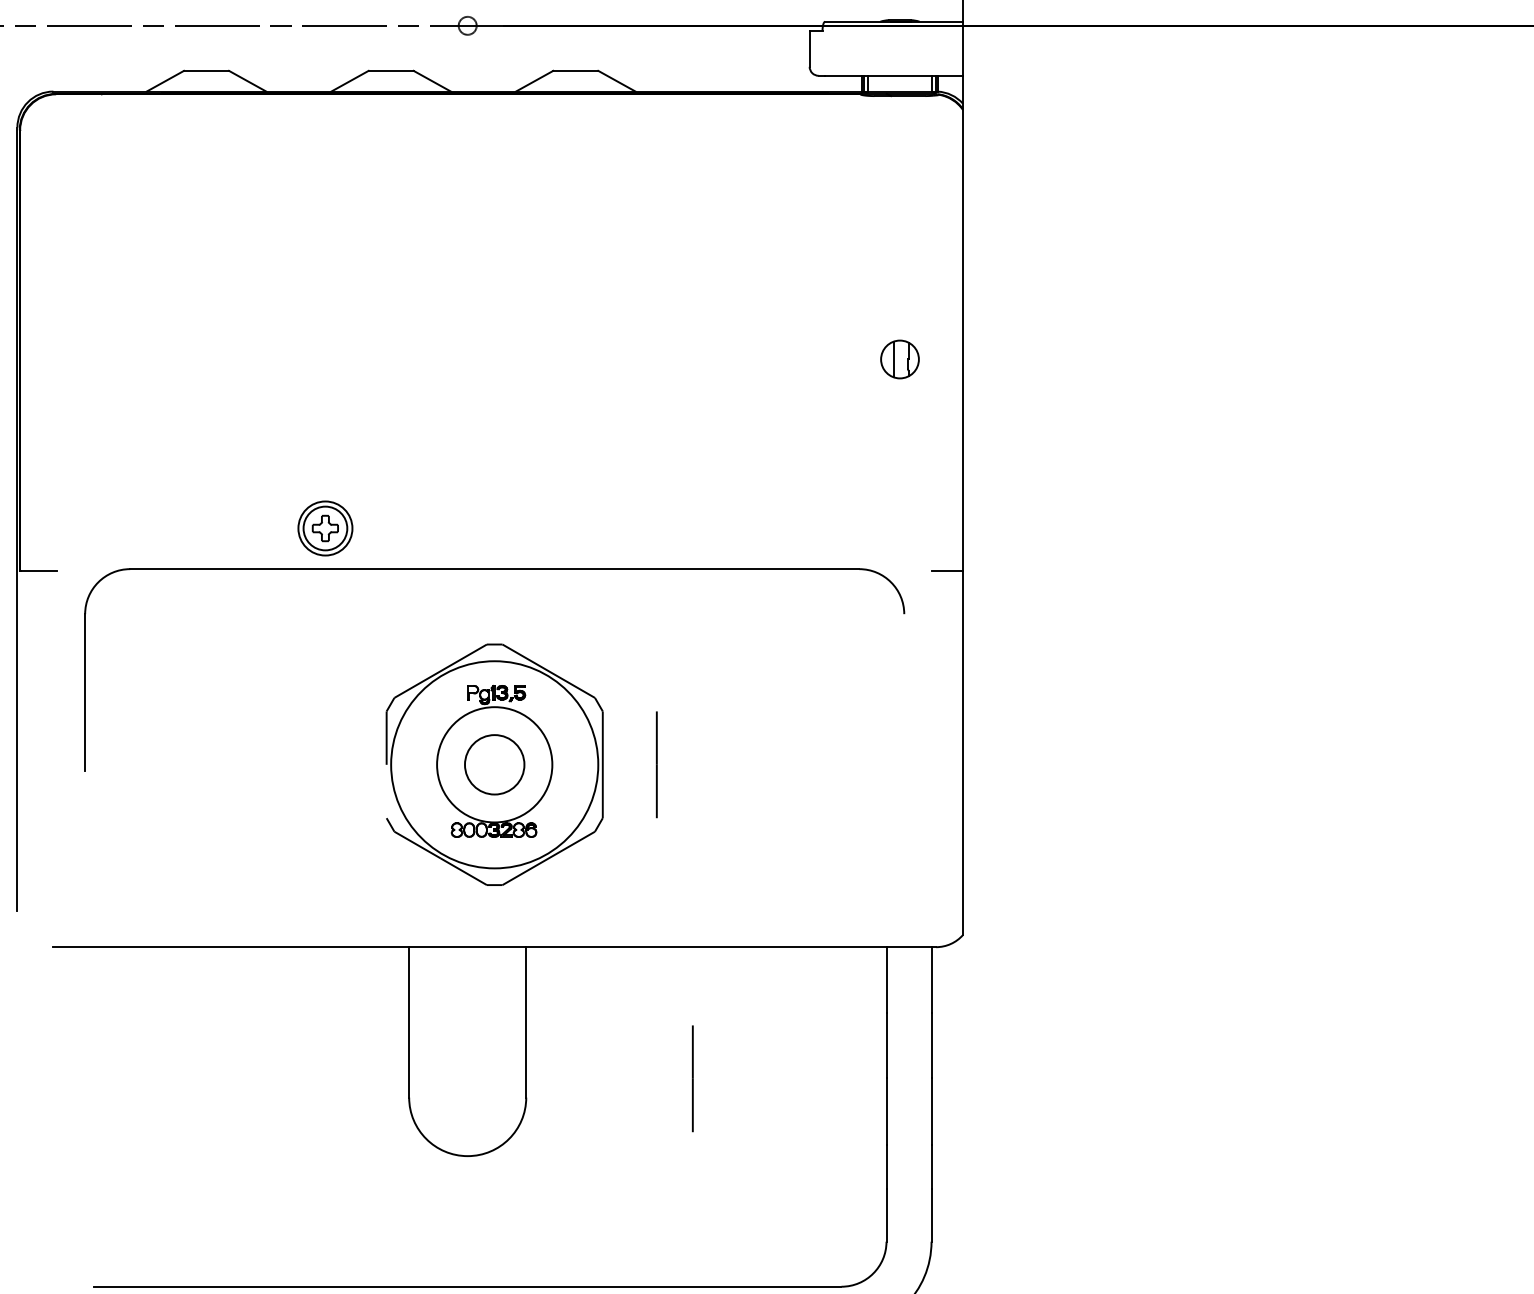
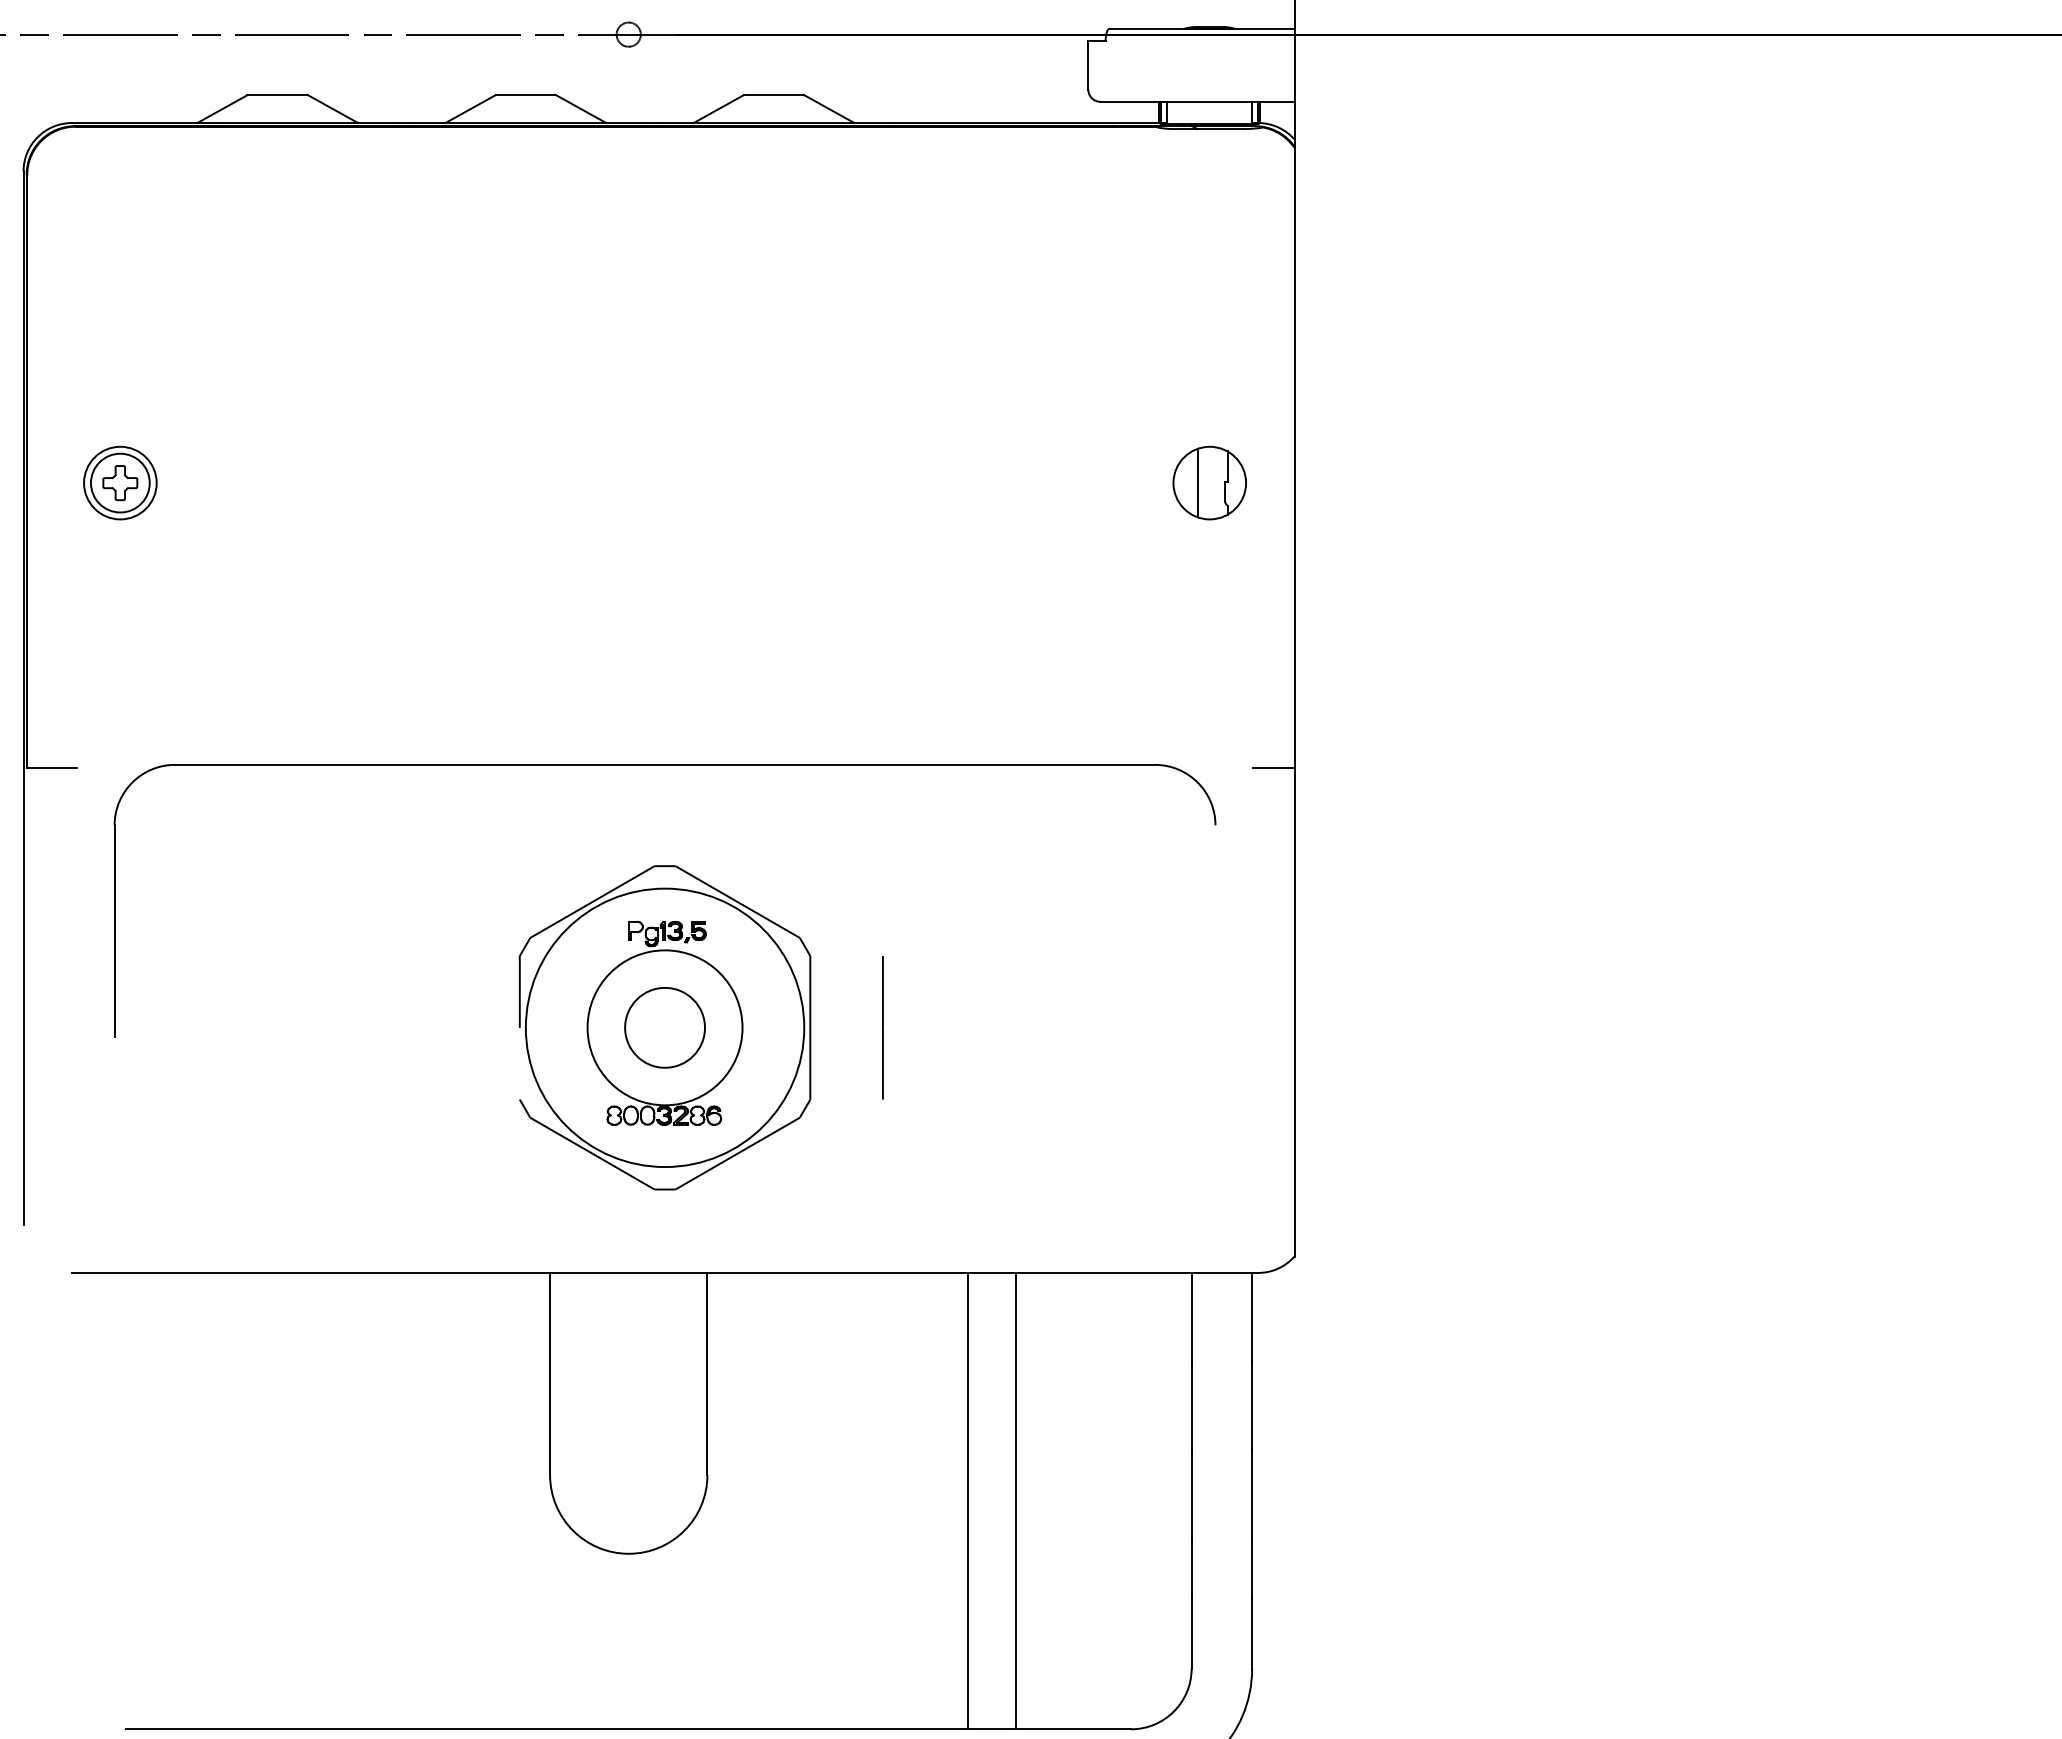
part: (899, 359) -> (1209, 483), size x1.43
part: (325, 528) -> (120, 483), moved
line: (692, 1078) -> (930, 1449), removed
line: (719, 1116) -> (967, 1500), added
line: (755, 1116) -> (1015, 1500), added

